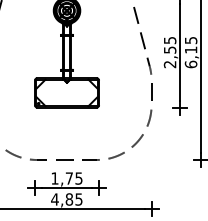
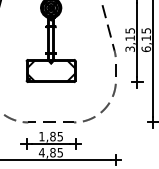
text: (170, 57) -> (130, 43), 2,55 -> 3,15
text: (69, 178) -> (53, 136), 1,75 -> 1,85

